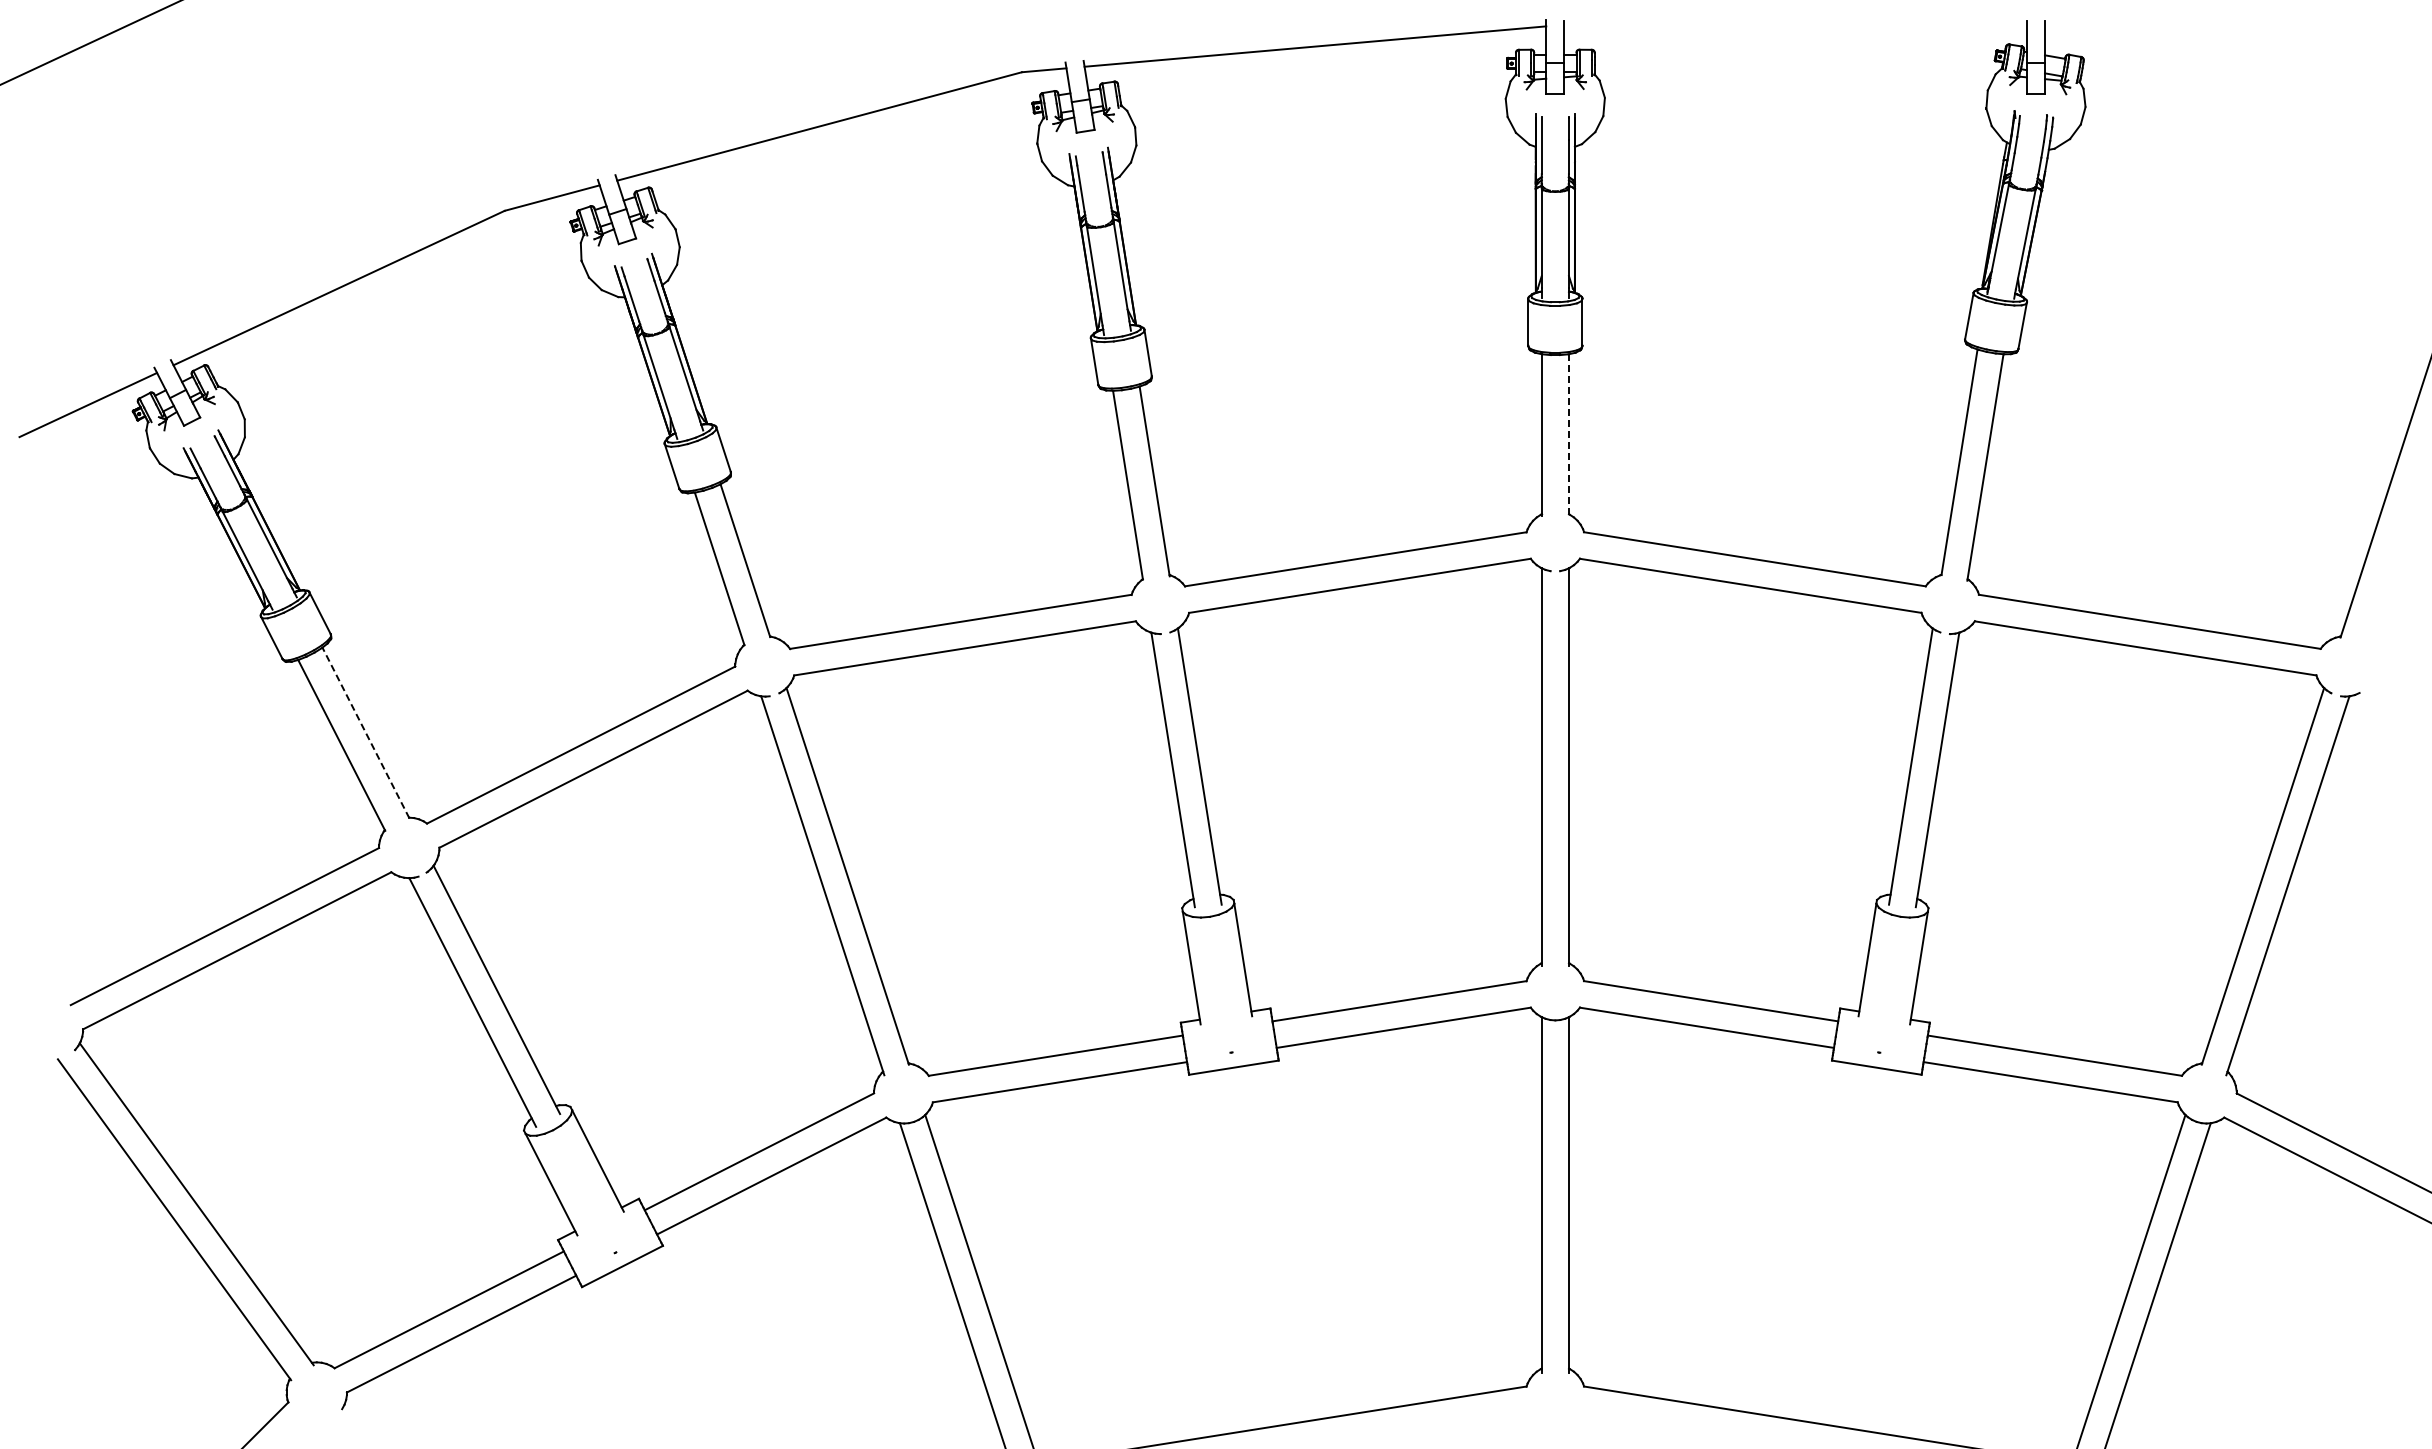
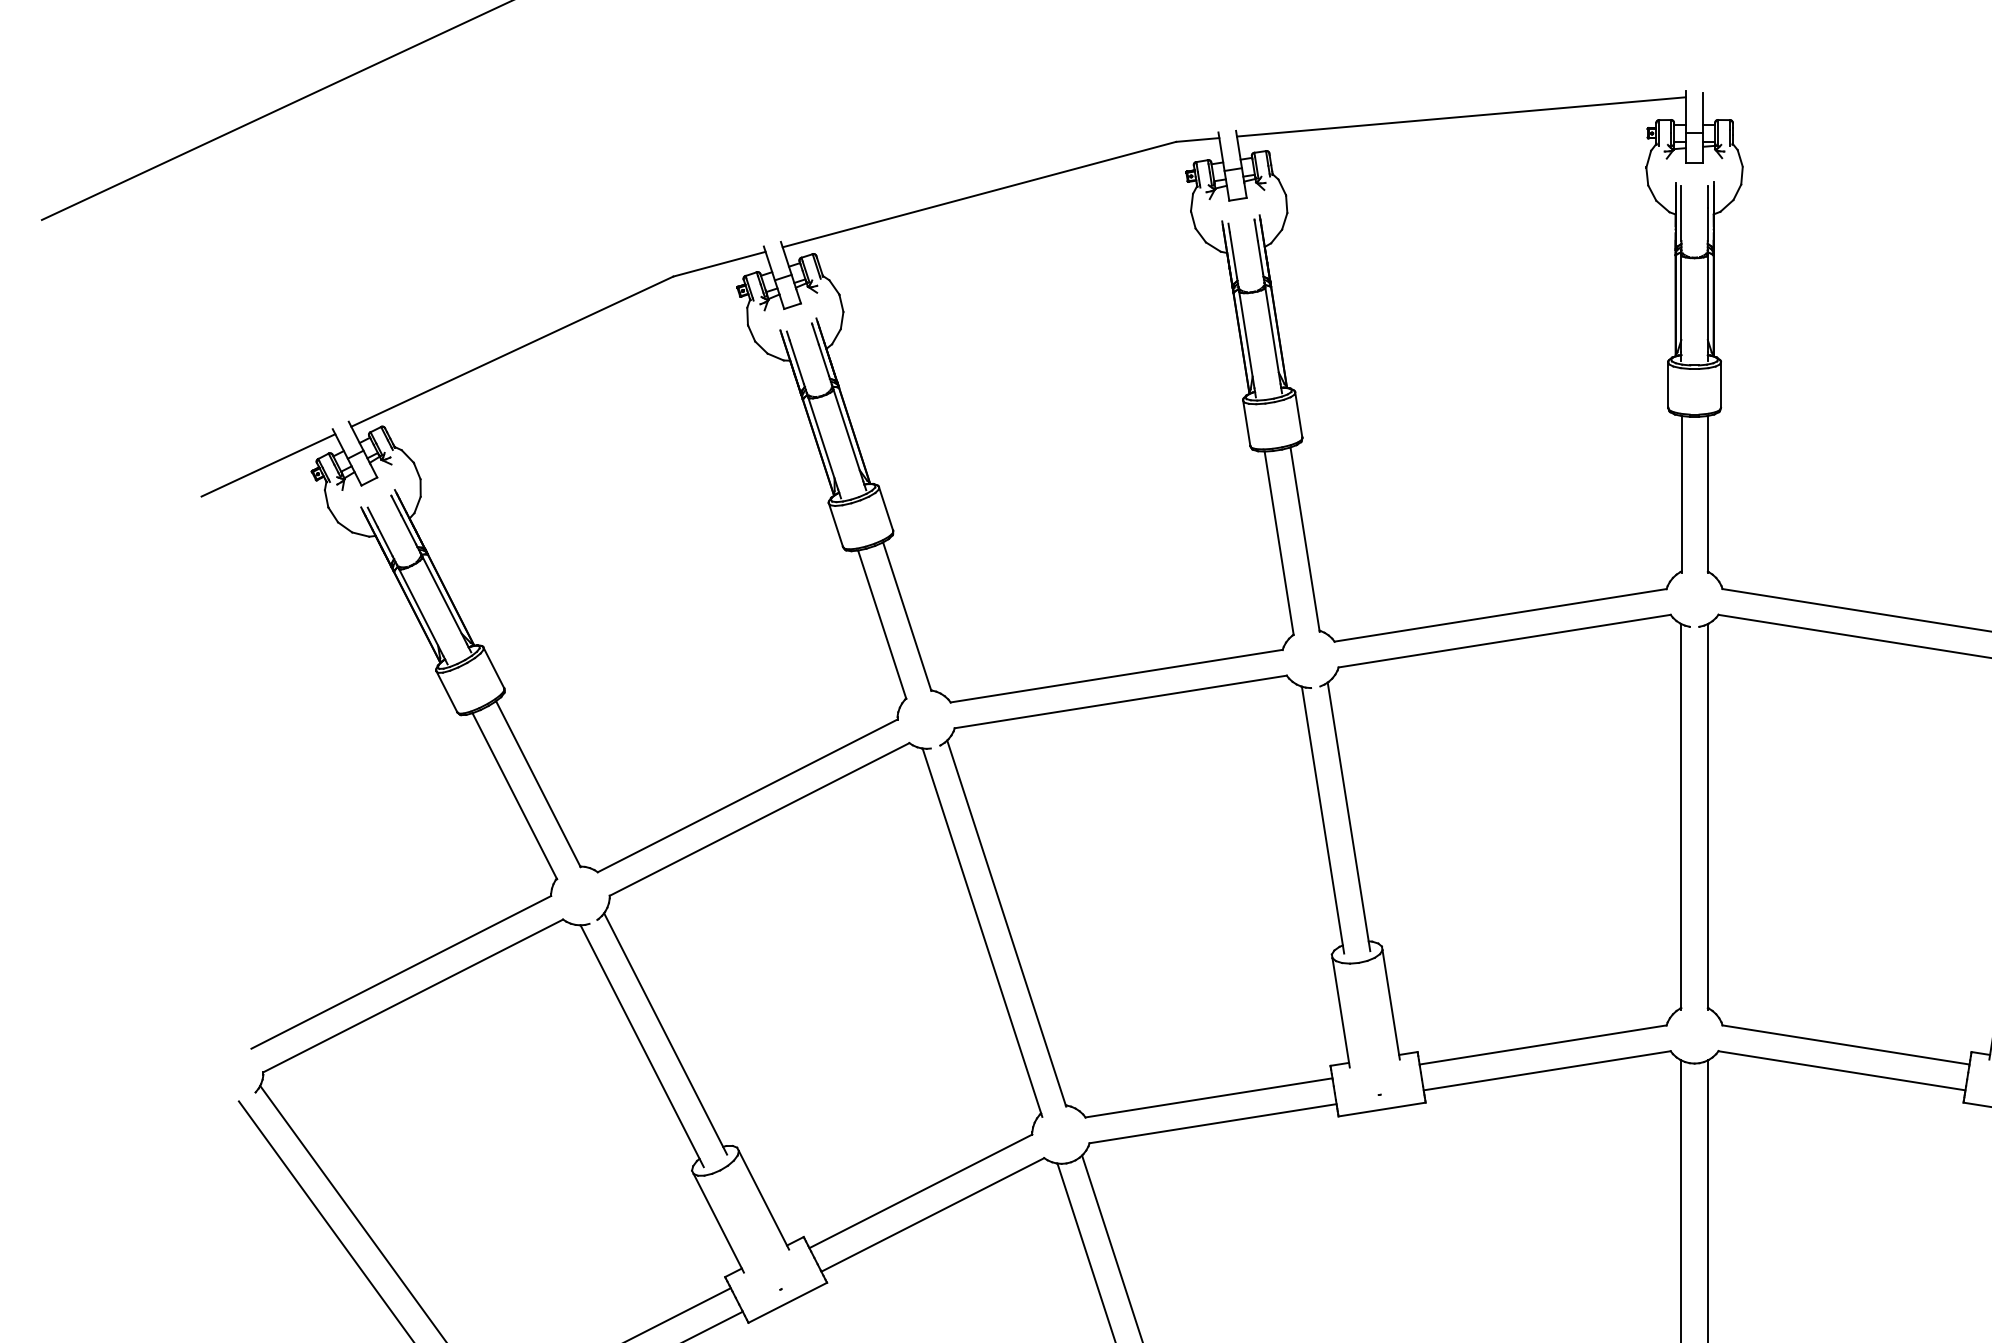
line: (1568, 434) -> (1707, 494), dashed -> solid
line: (365, 733) -> (537, 784), dashed -> solid

